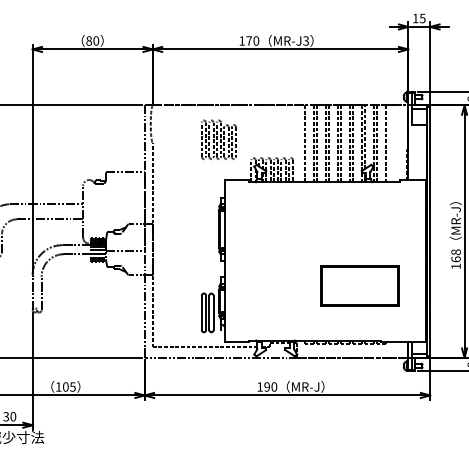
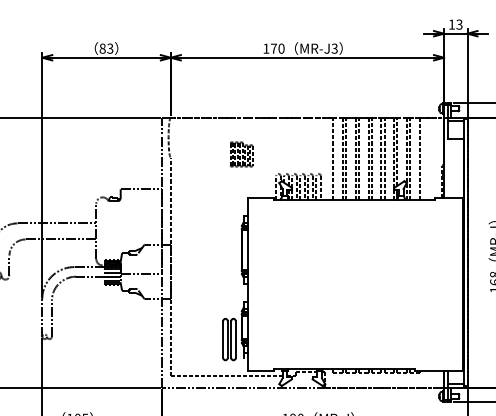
text: (422, 17) -> (459, 23), 15 -> 13
text: (96, 40) -> (110, 48), 80 -> 83
part: (218, 139) -> (241, 154), size x0.6
part: (359, 285) -> (391, 310), removed

